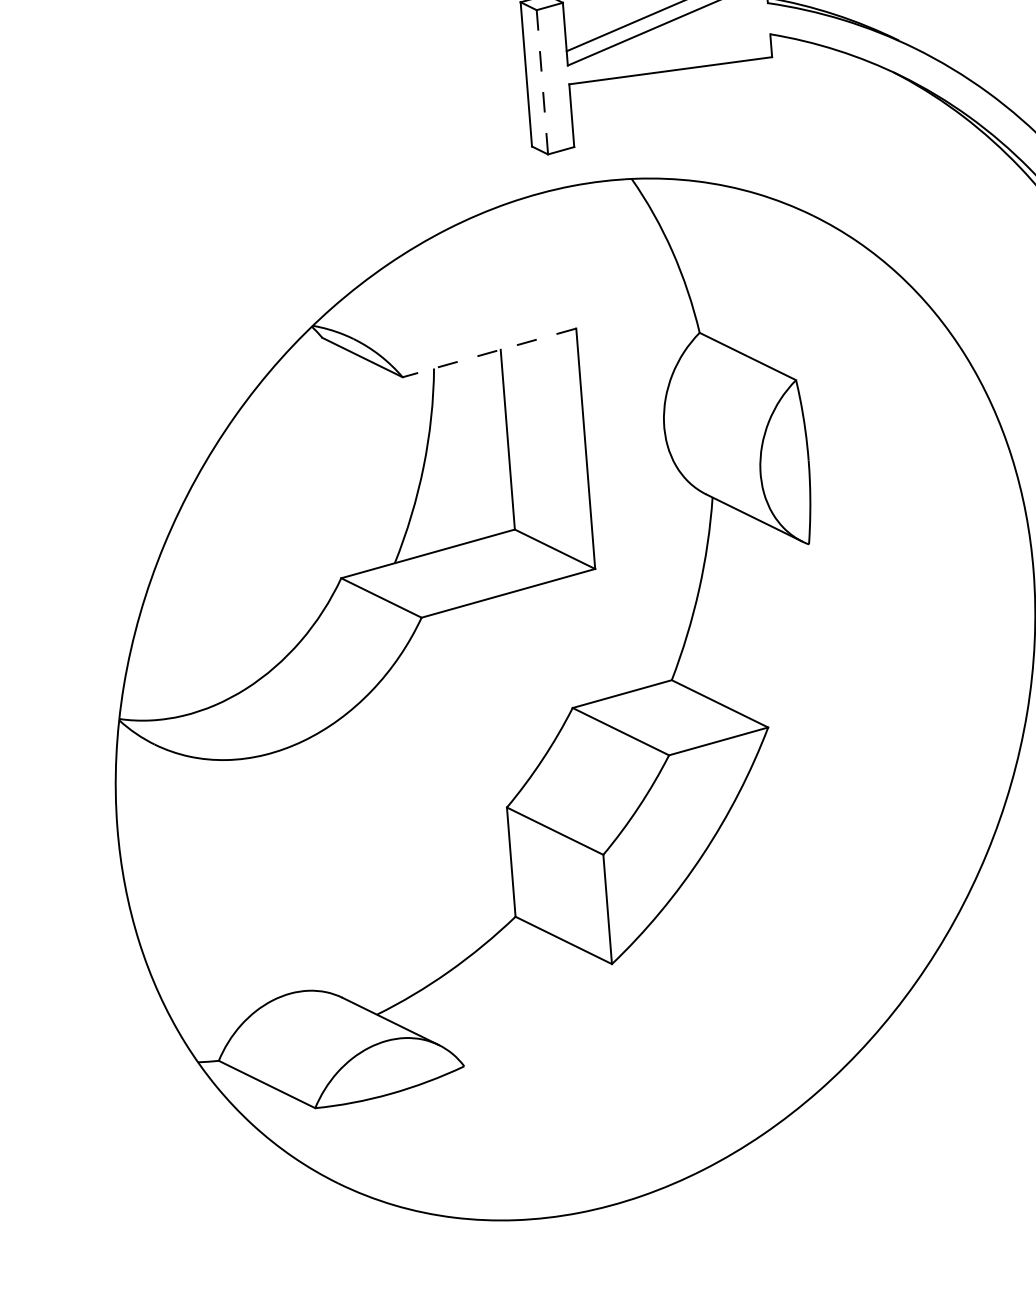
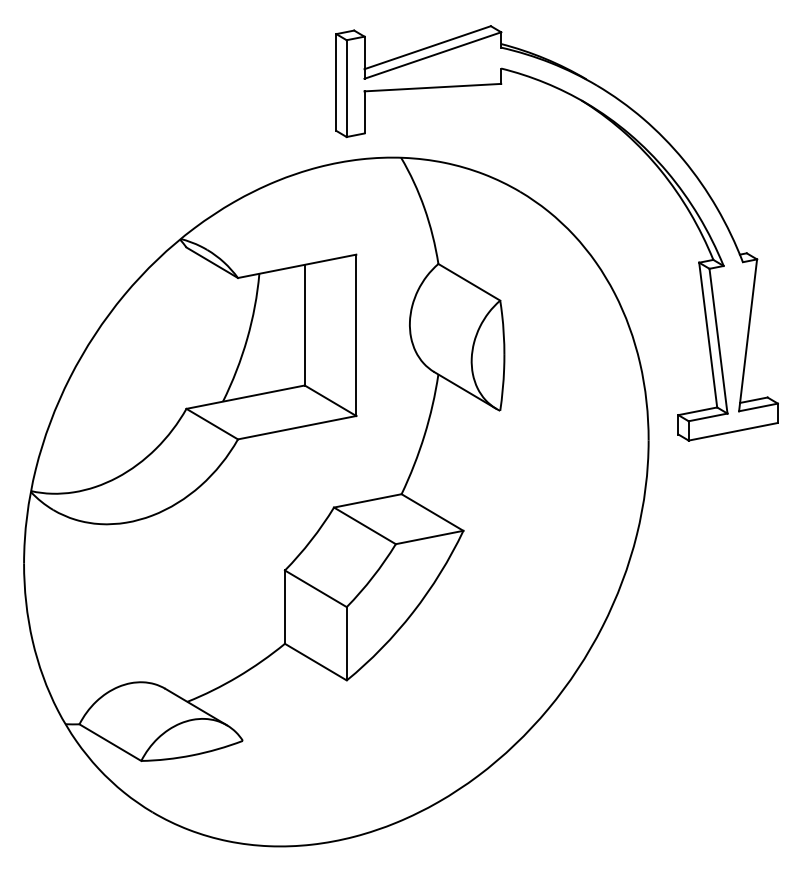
line: (542, 83) -> (346, 89), dashed -> solid
line: (488, 353) -> (296, 266), dashed -> solid

